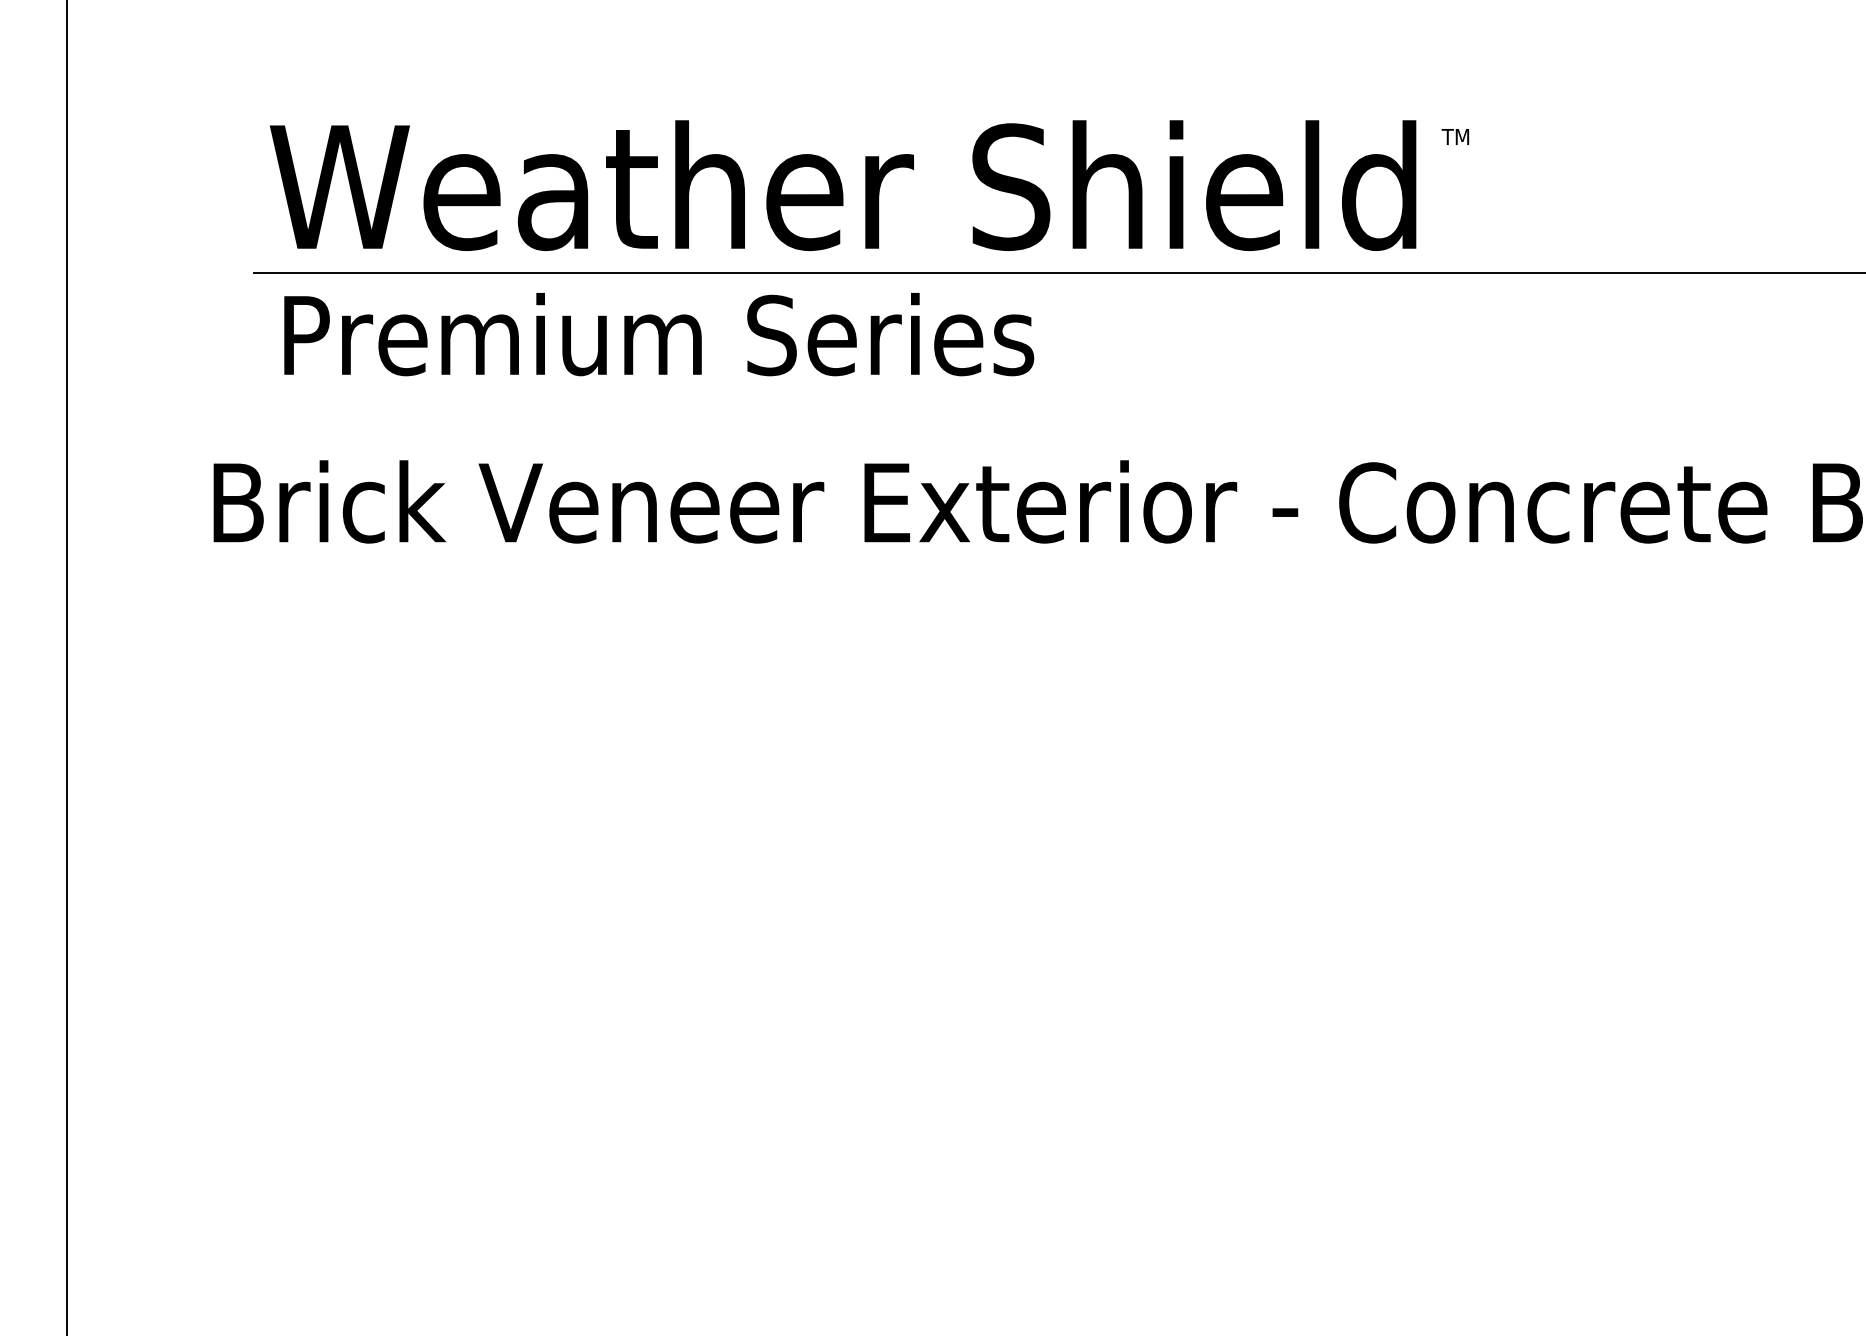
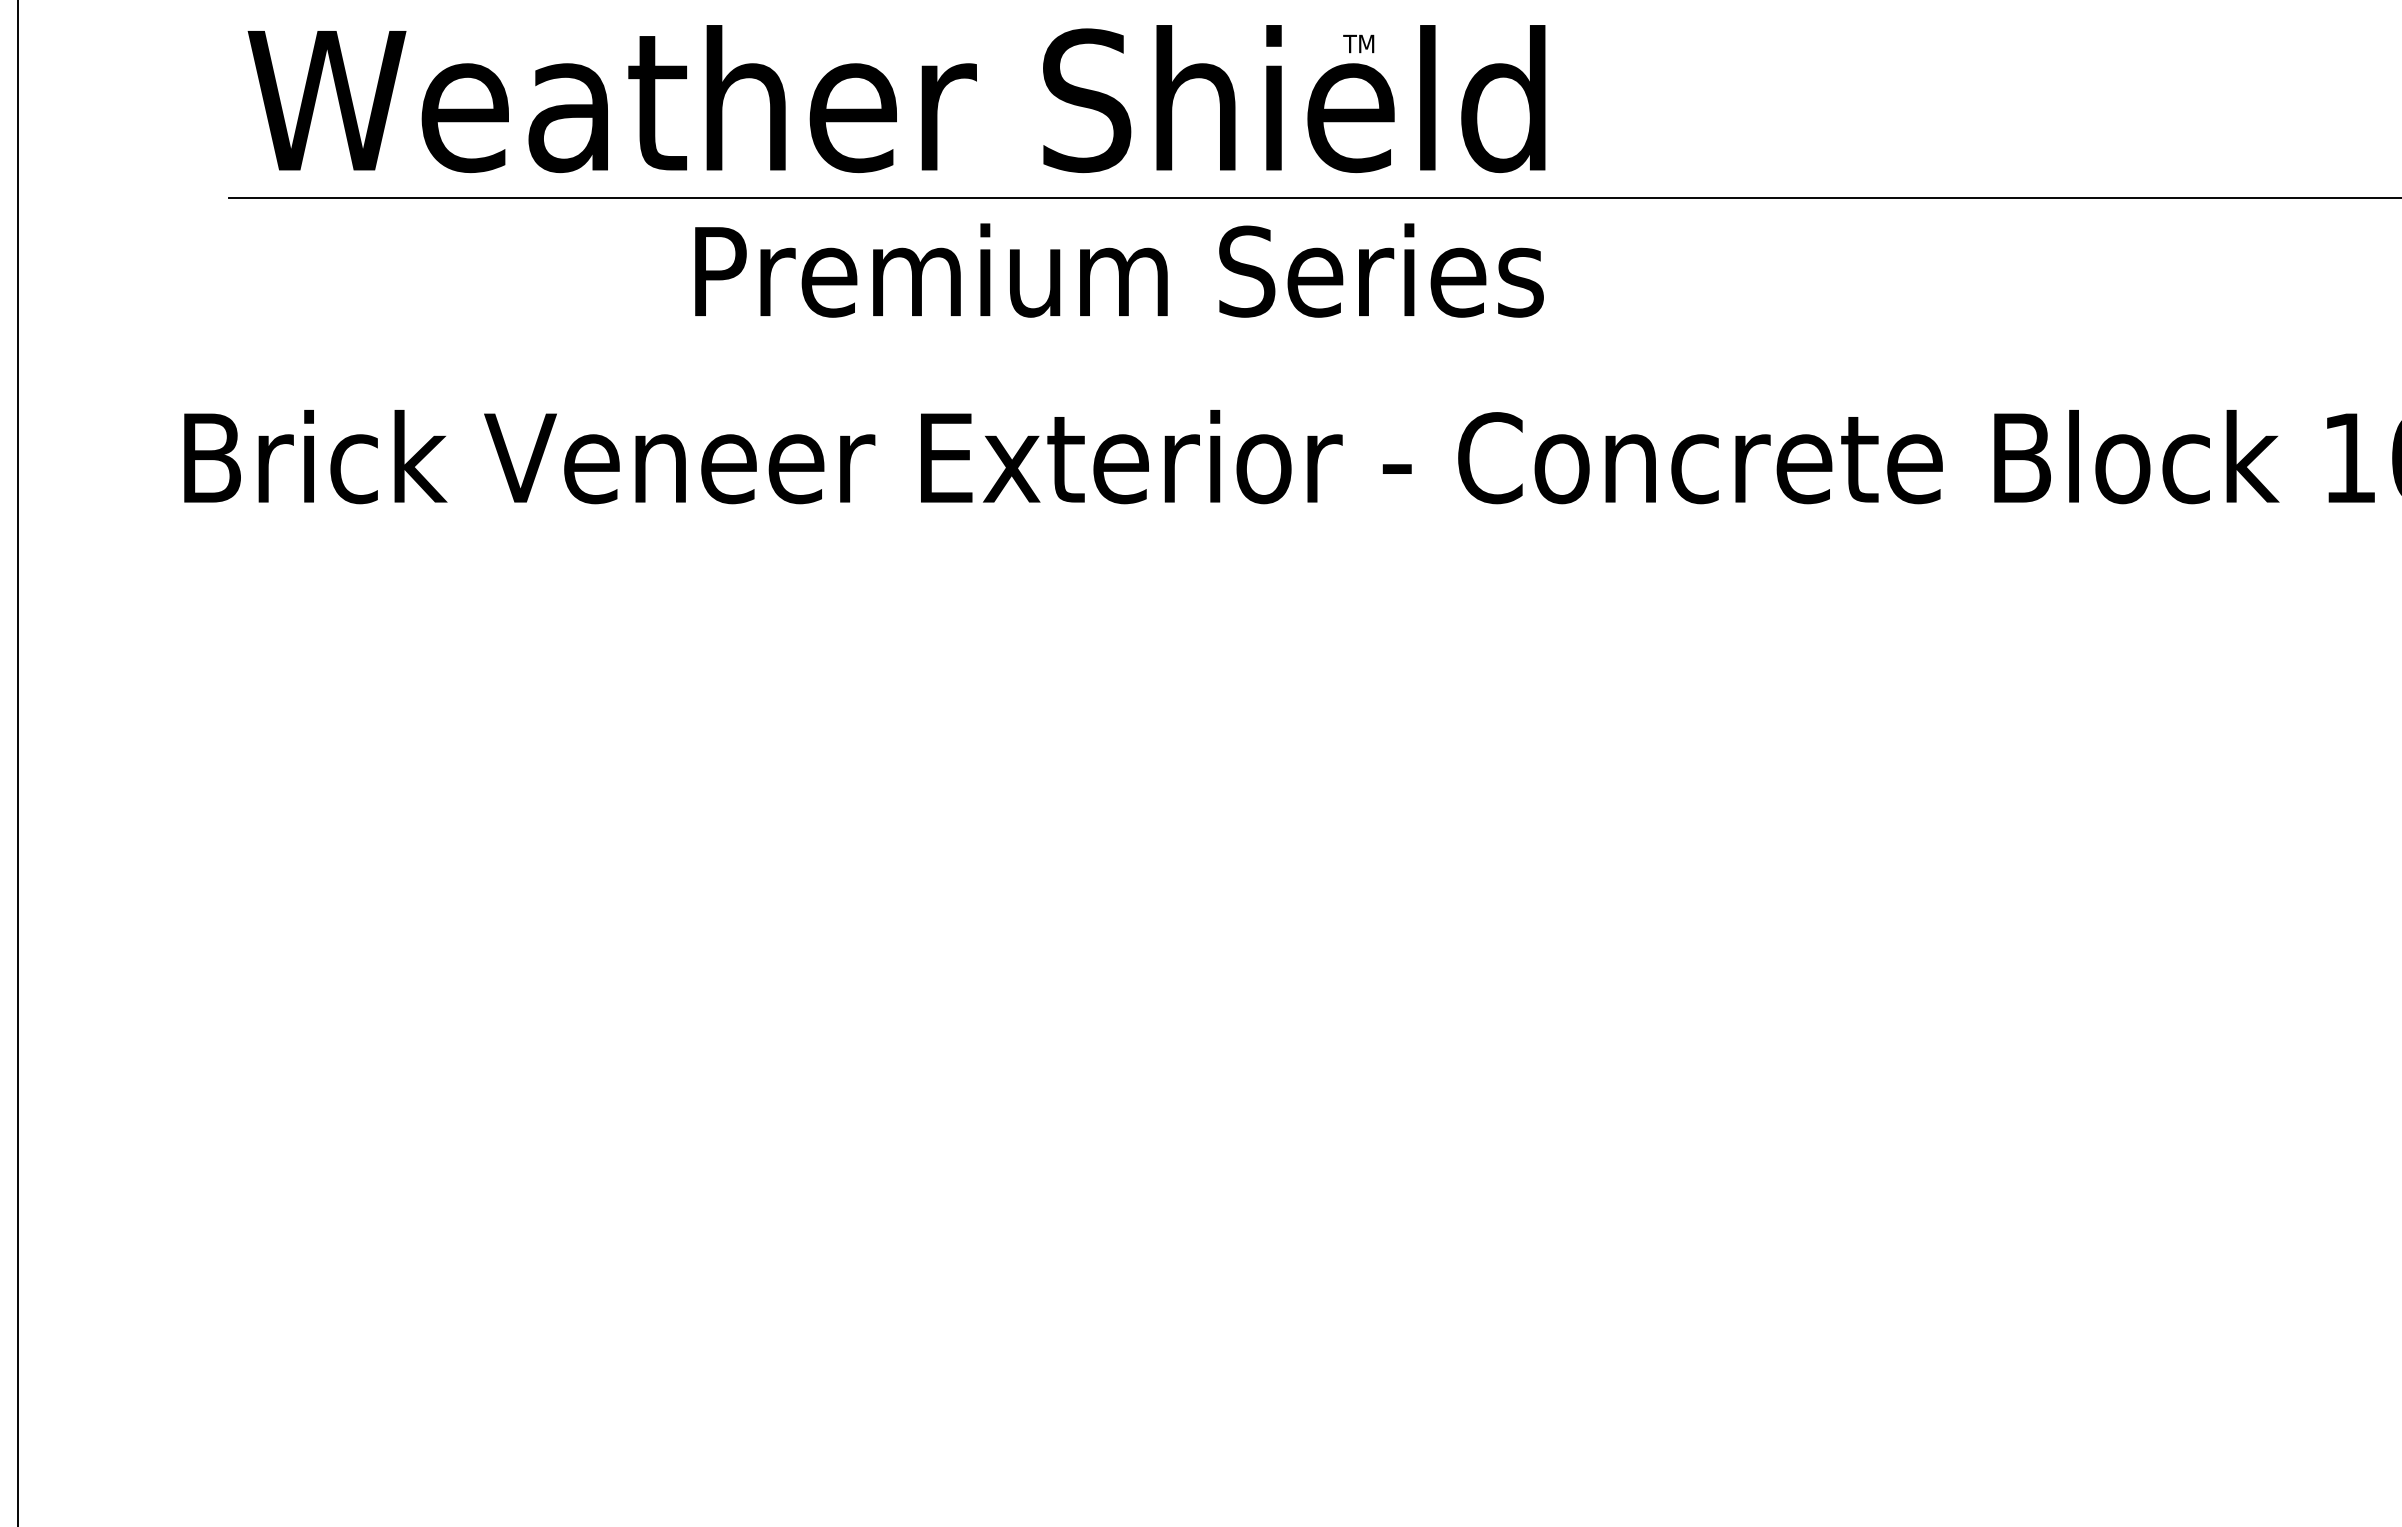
text: (1455, 136) -> (1358, 43), moved
text: (659, 334) -> (1119, 270), moved

